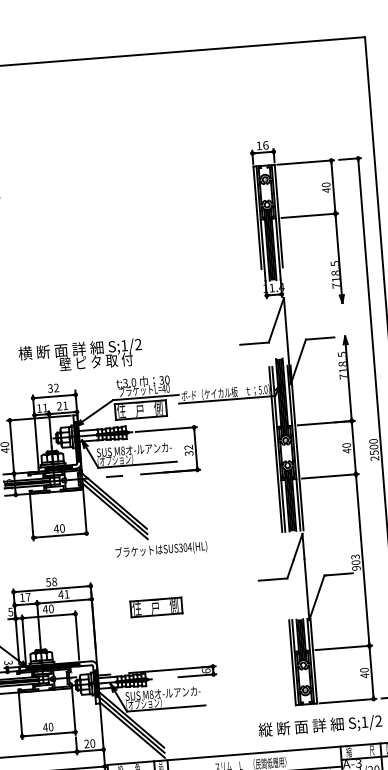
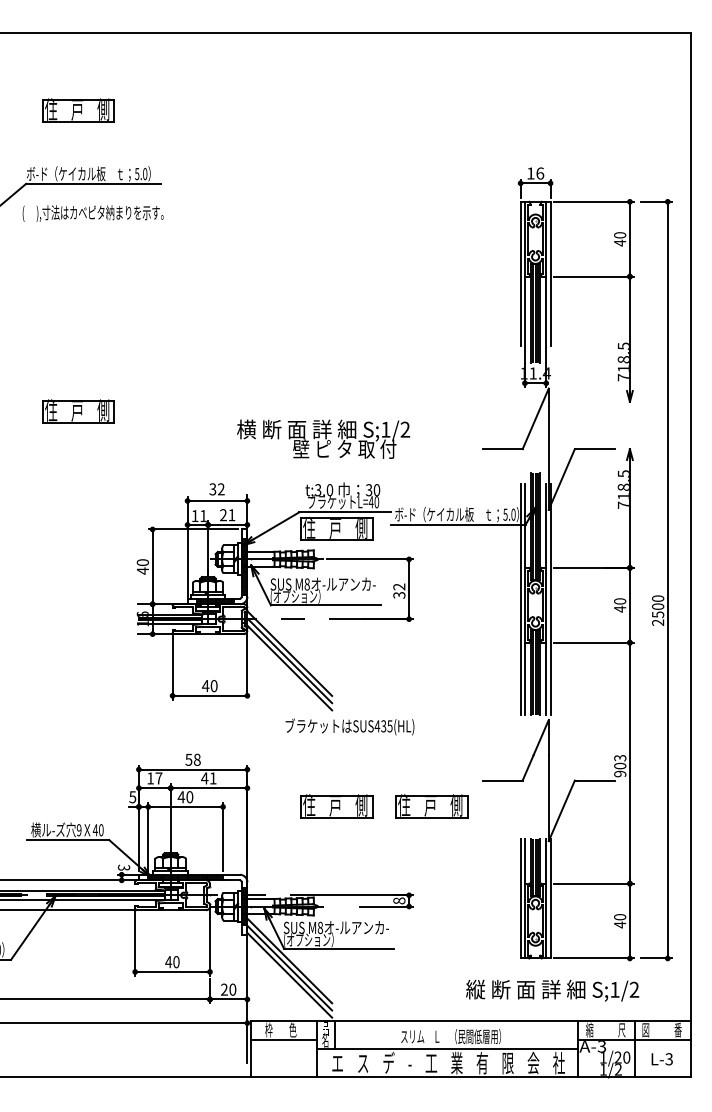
text: (80, 355) -> (323, 438), moved
text: (185, 547) -> (383, 726), SUS304(HL) -> SUS435(HL)
part: (223, 602) -> (431, 806), added
text: (206, 670) -> (399, 900), 6 -> 8

